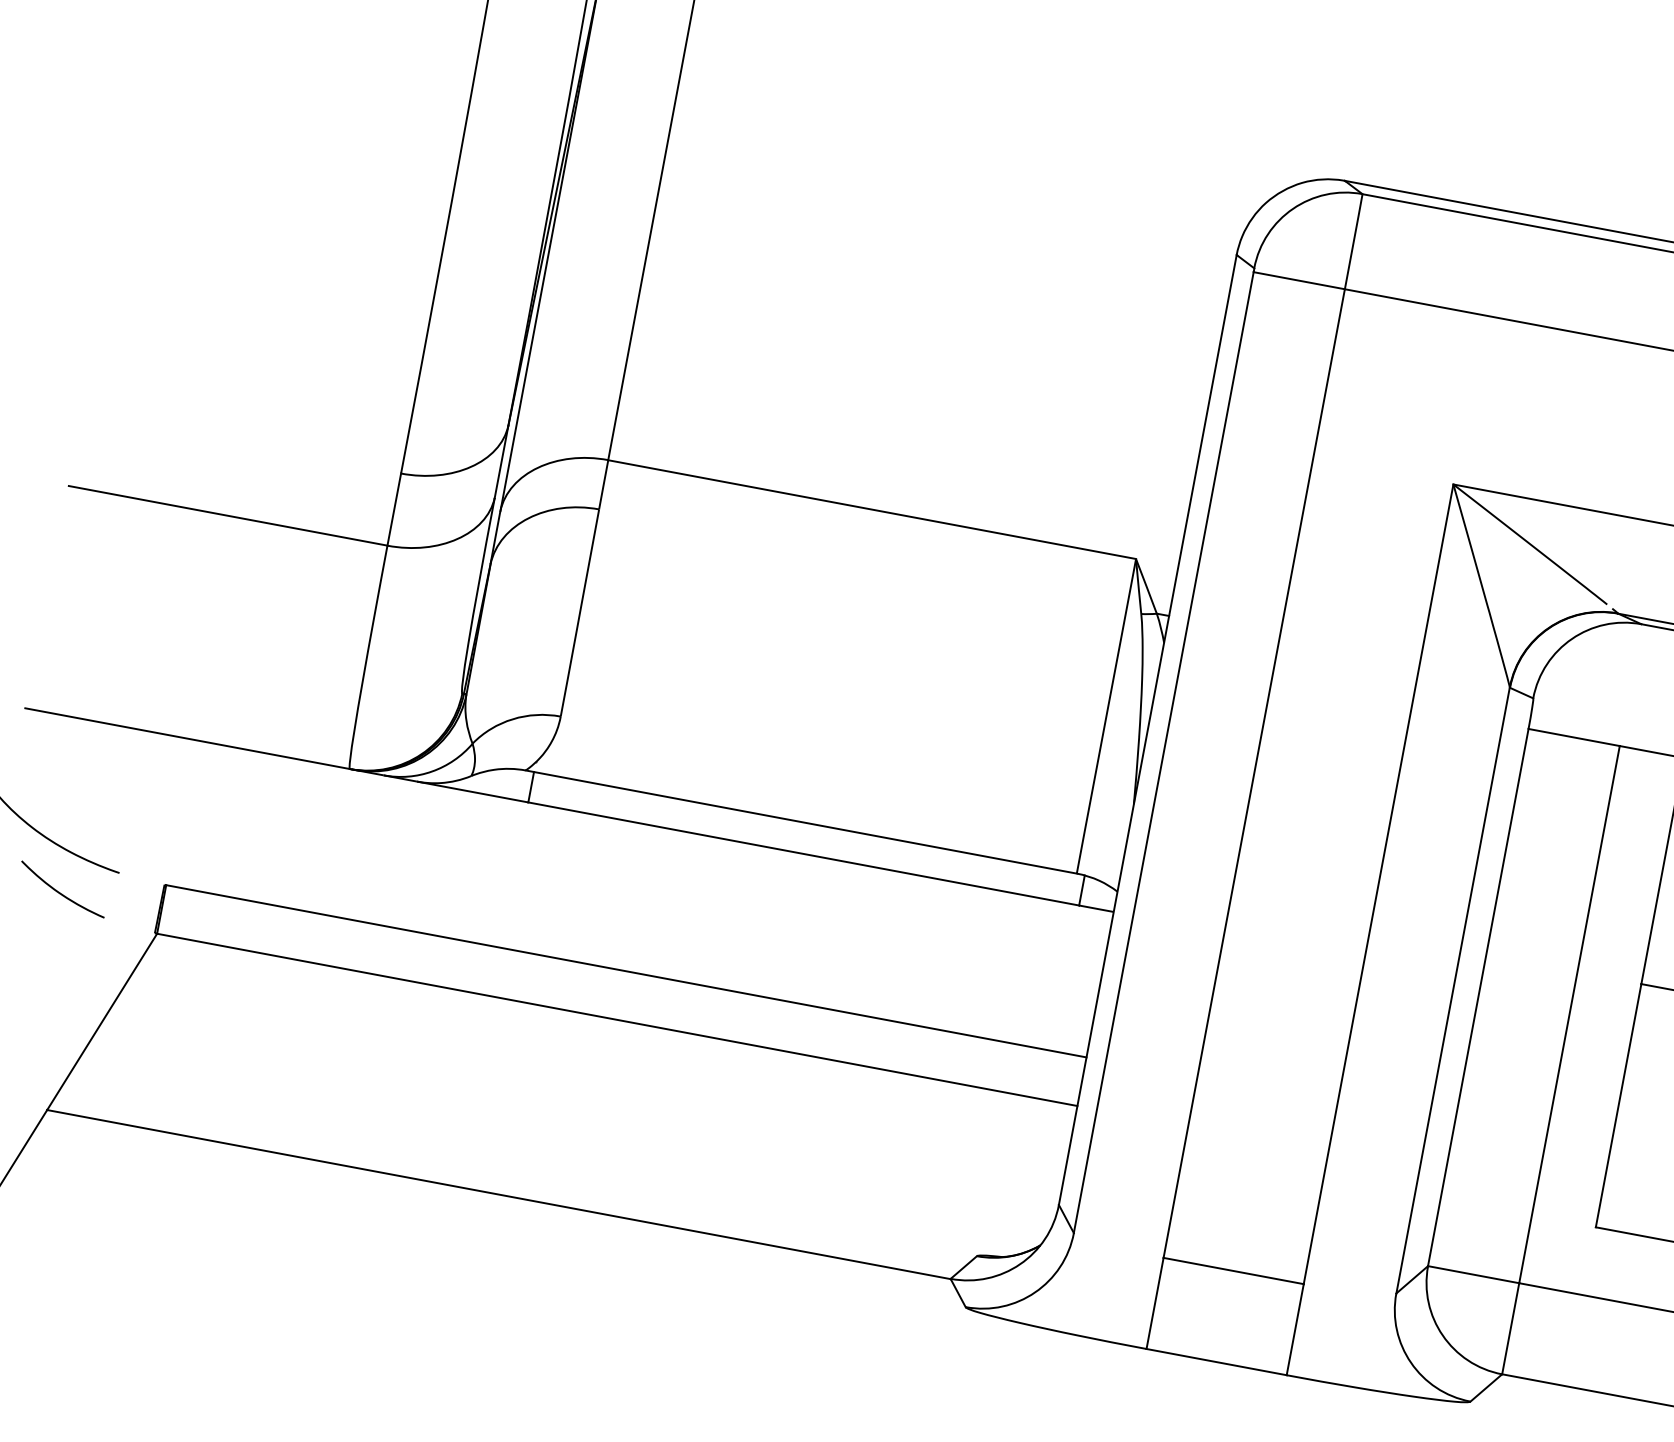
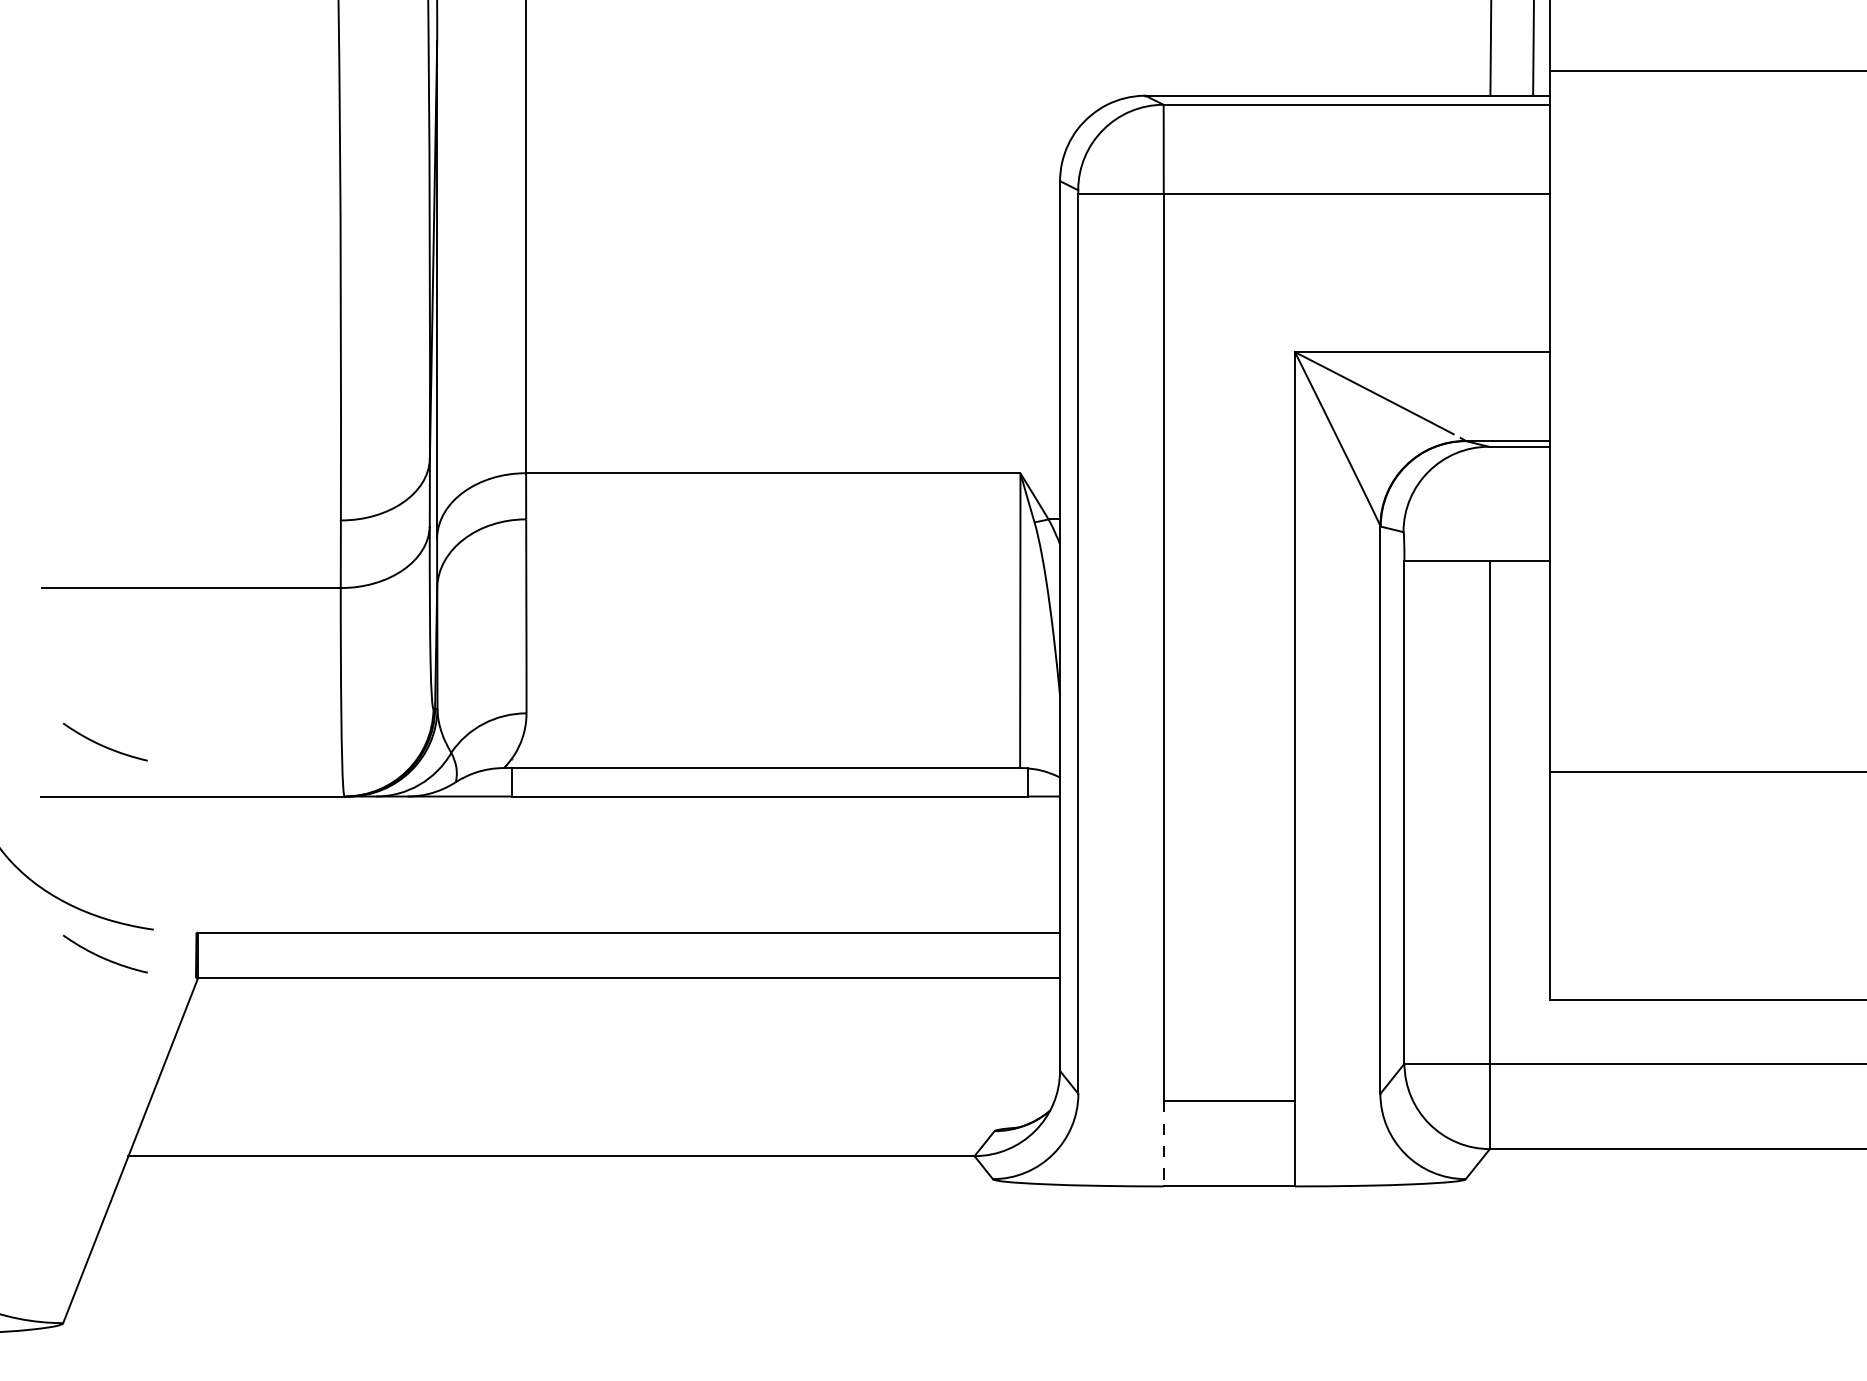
curve: (103, 666) -> (104, 745), added
line: (1154, 1303) -> (1163, 1143), solid -> dashed

